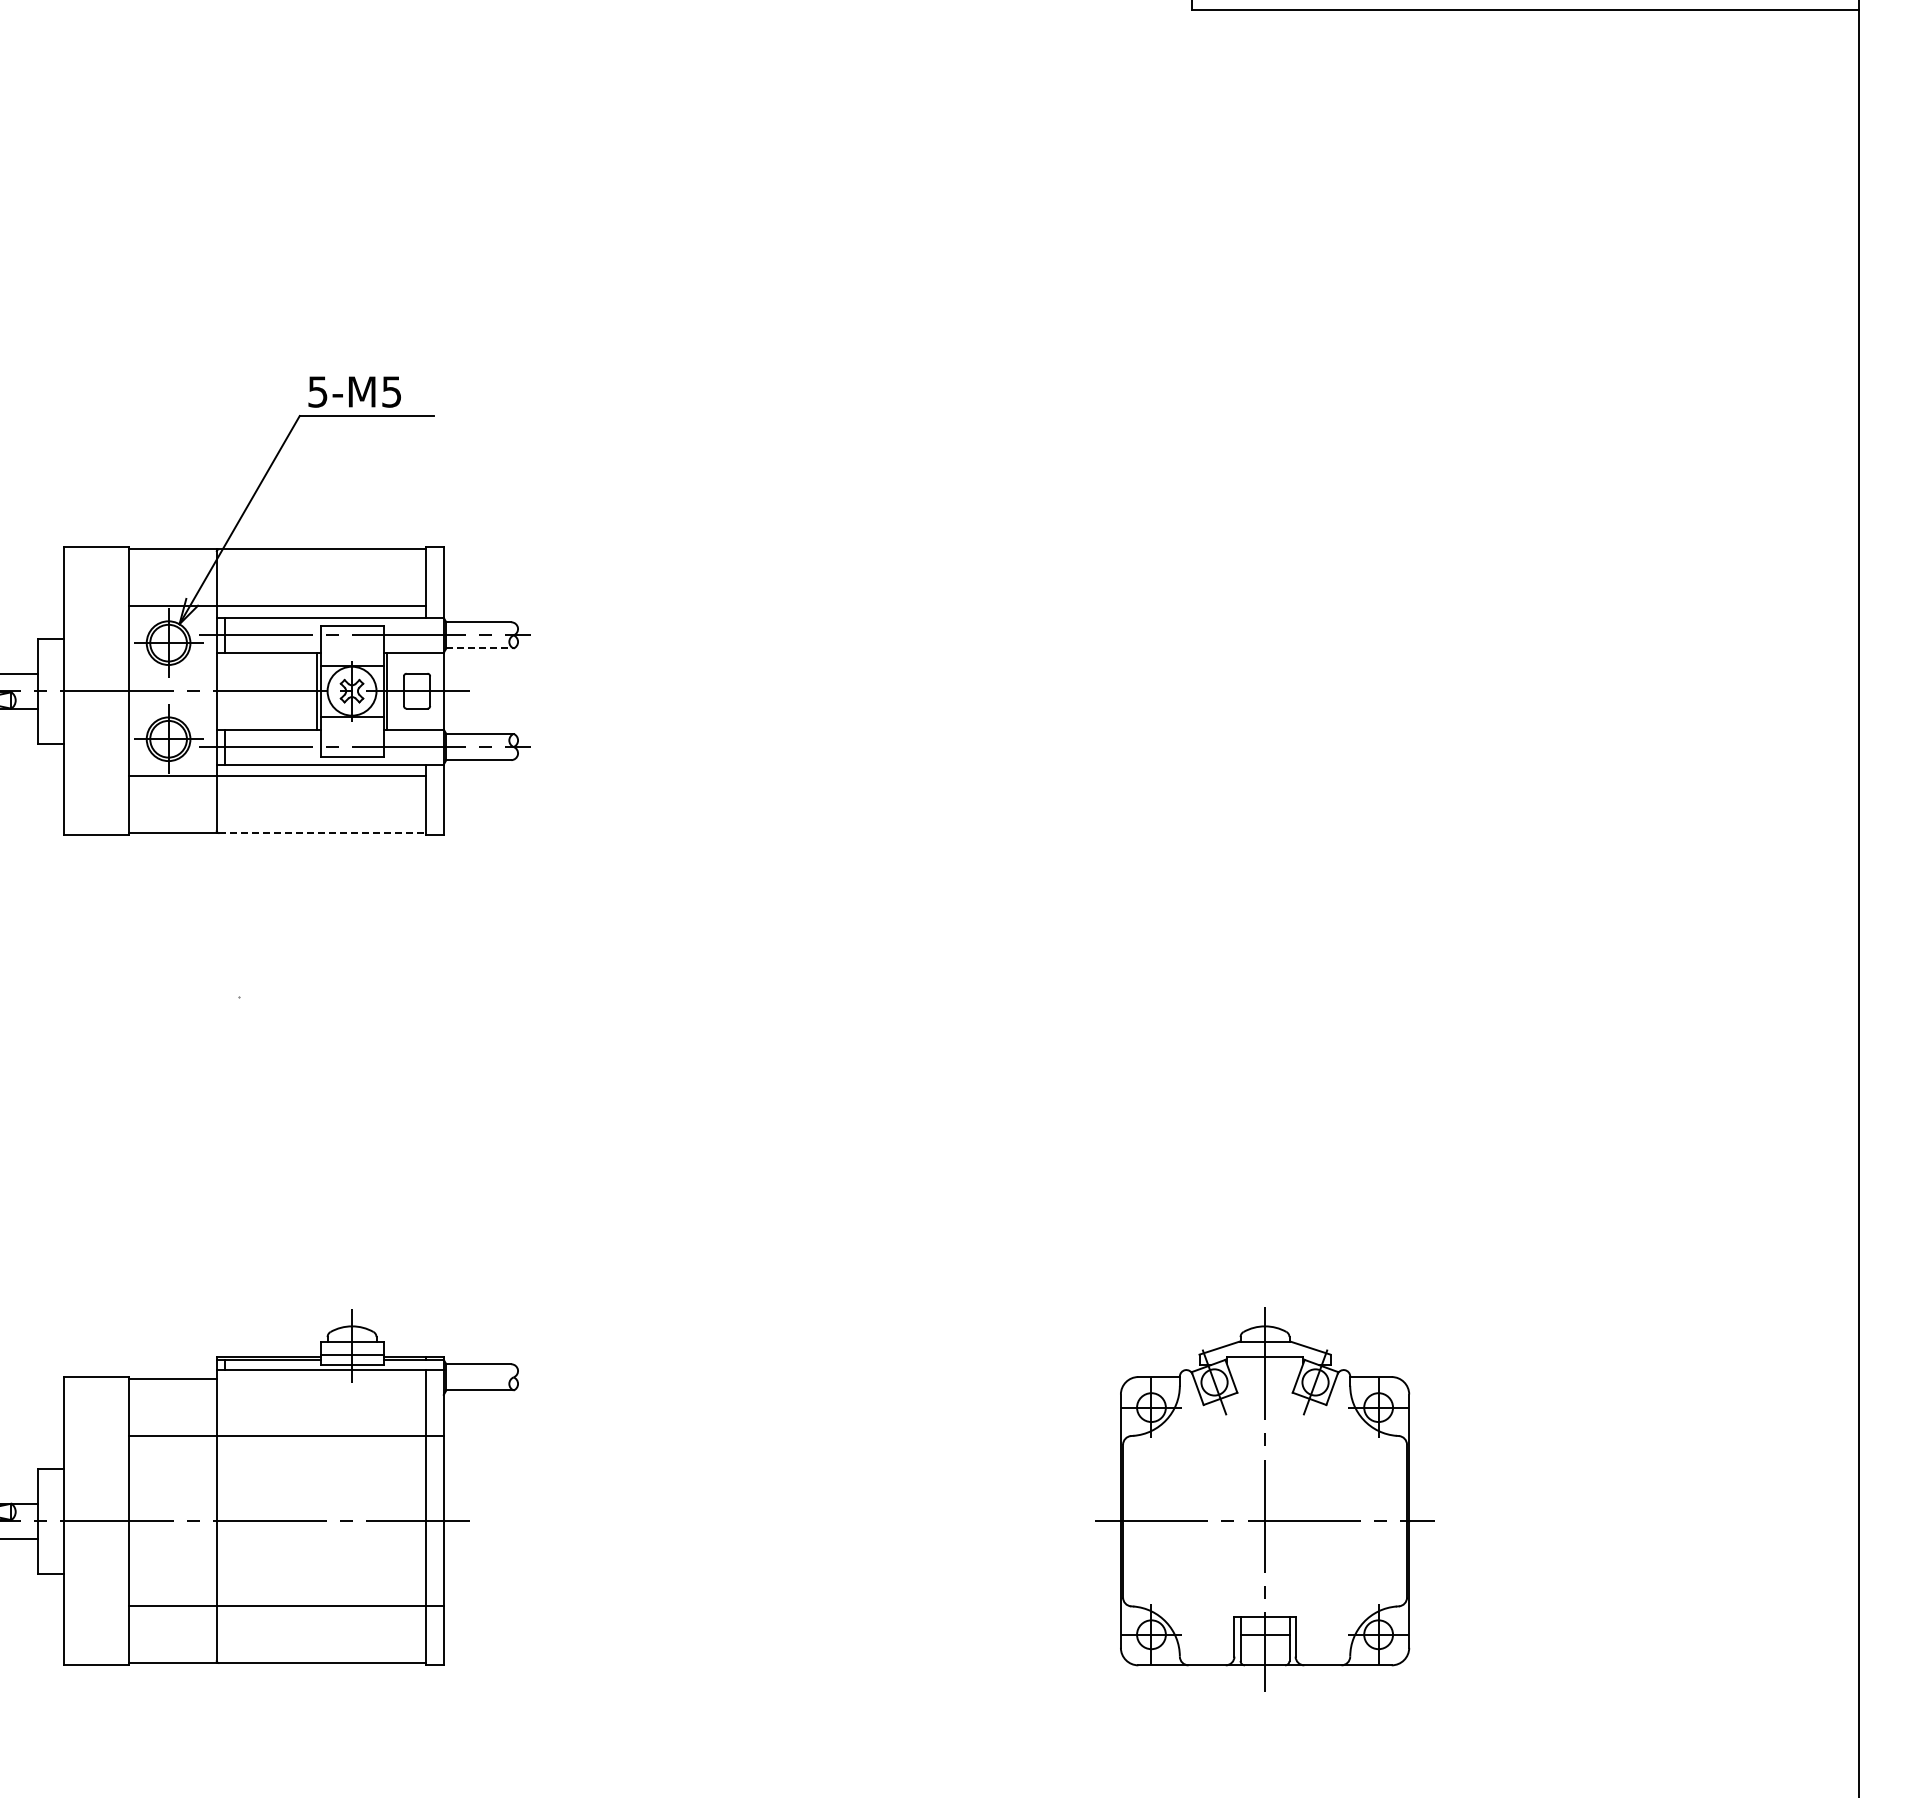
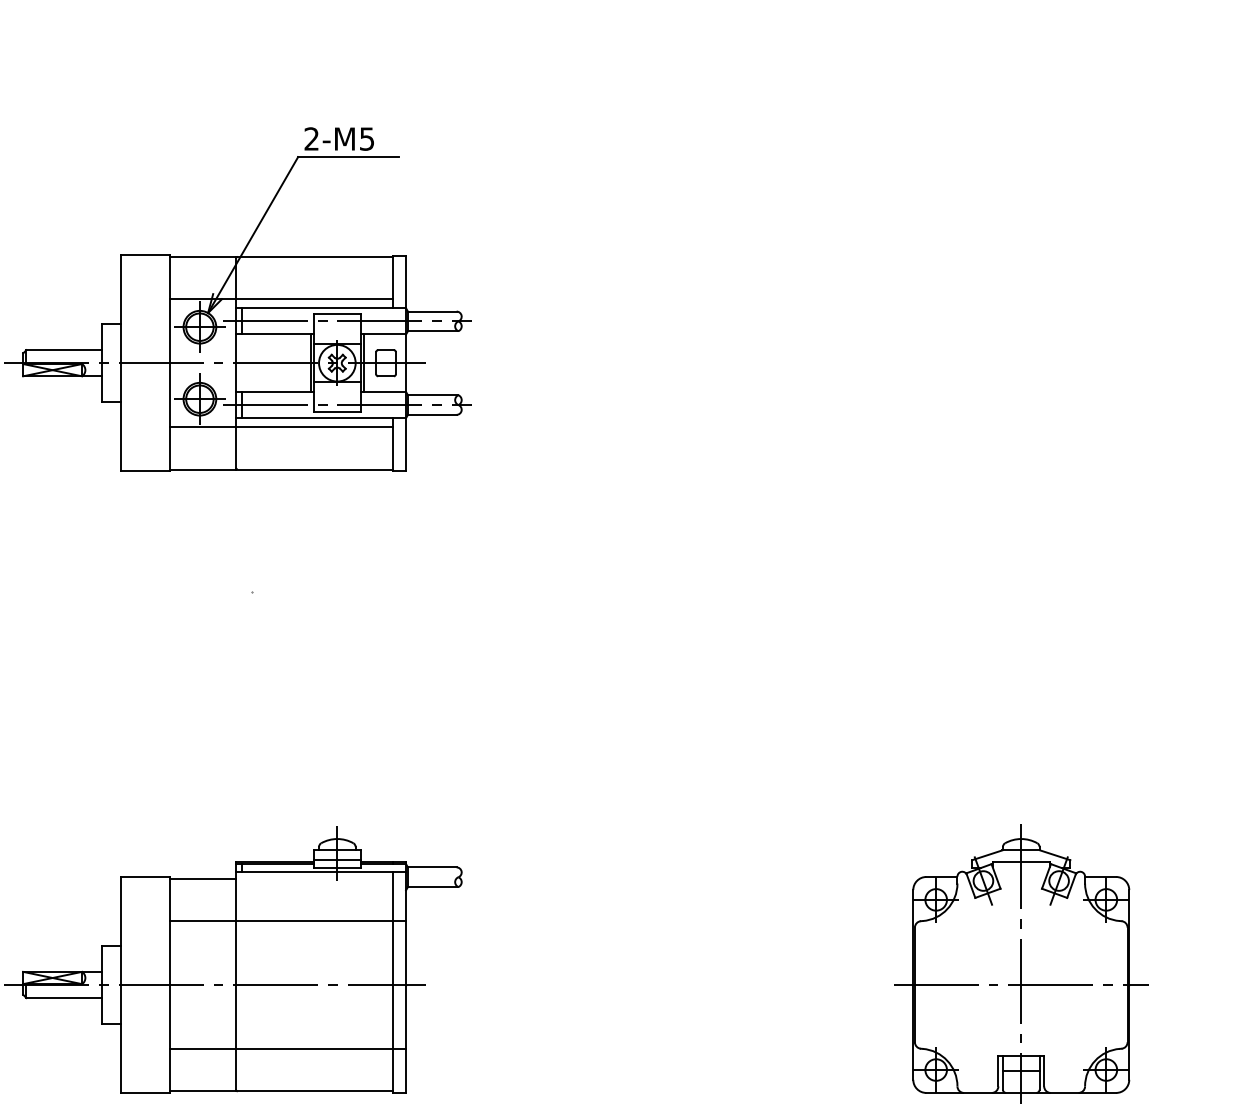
text: (317, 391) -> (311, 138), 5-M5 -> 2-M5
line: (480, 648) -> (433, 331), dashed -> solid
line: (322, 833) -> (315, 469), dashed -> solid

